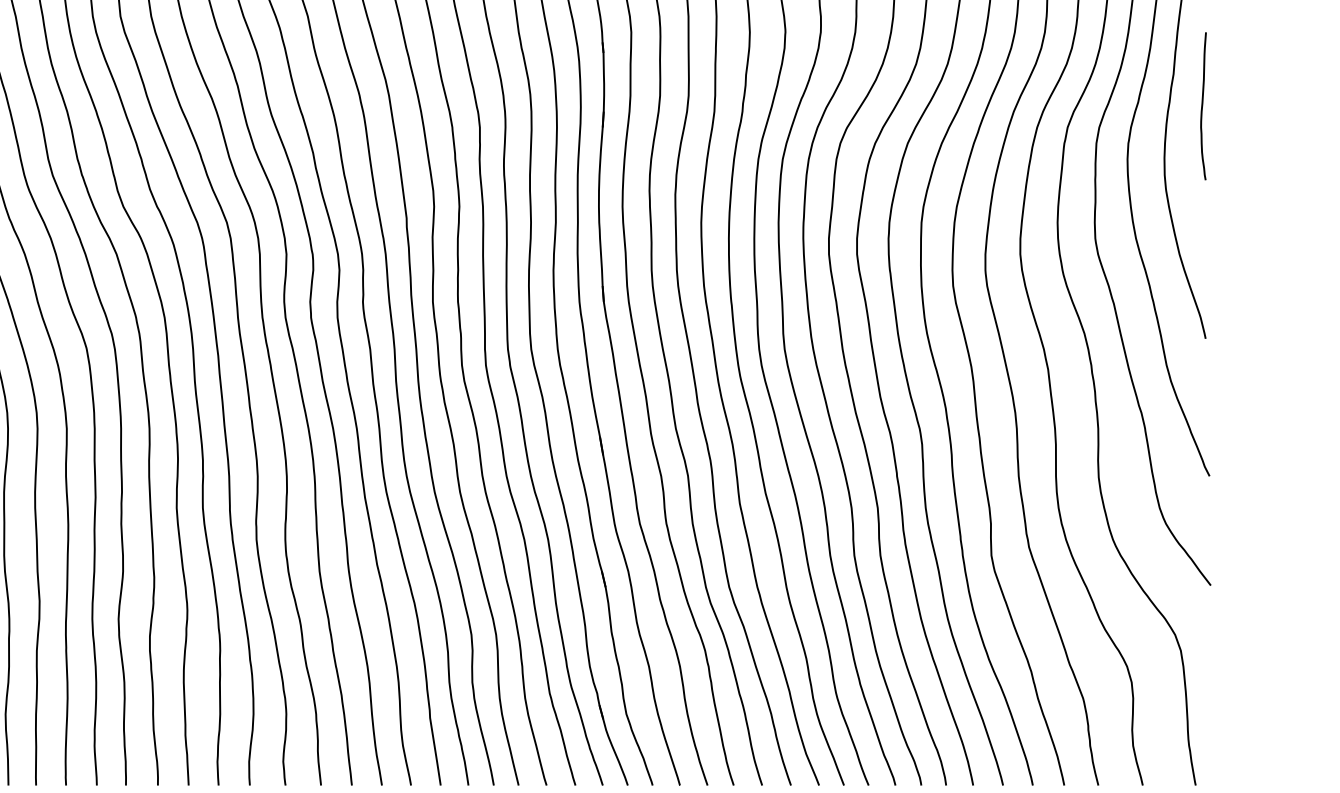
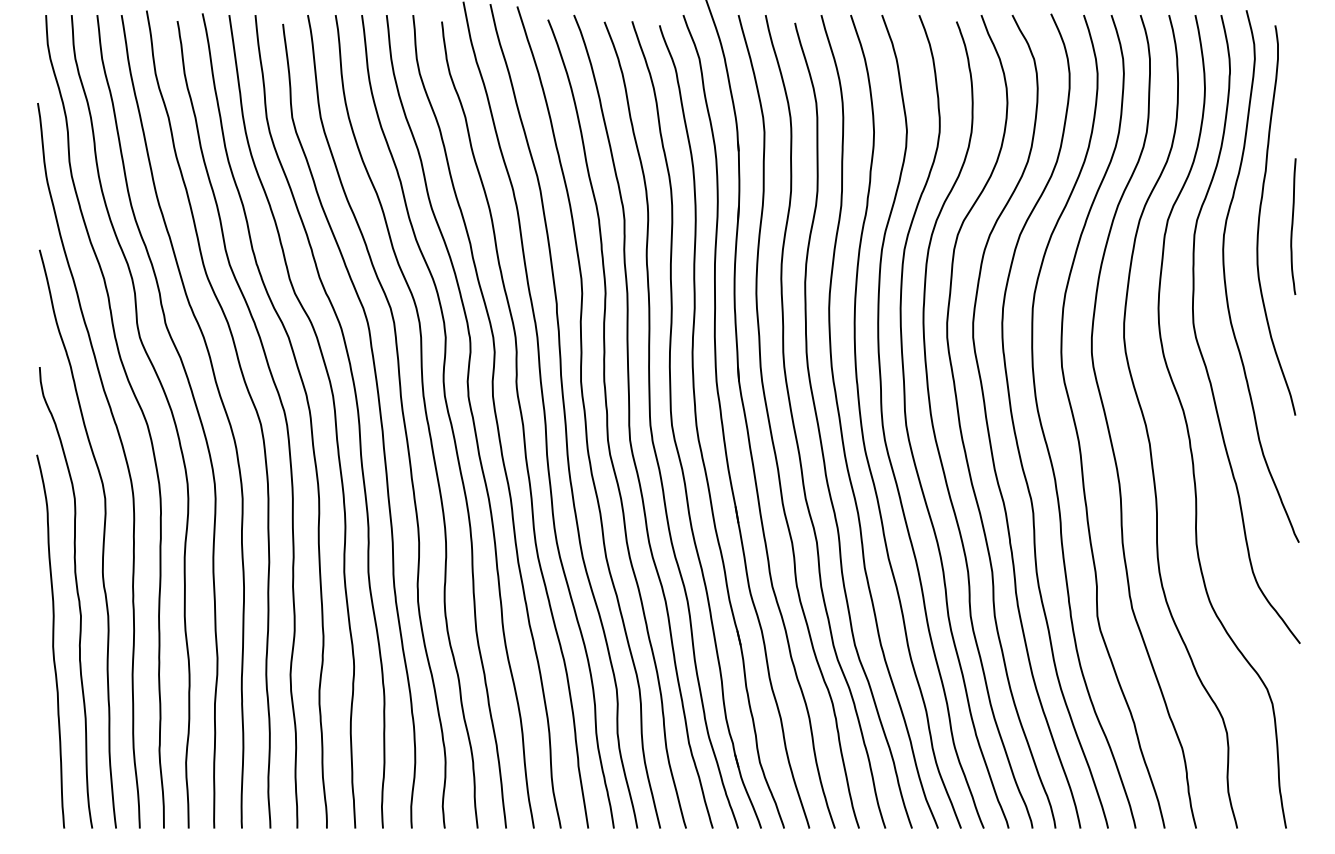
curve: (1203, 106) -> (1293, 226), moved

